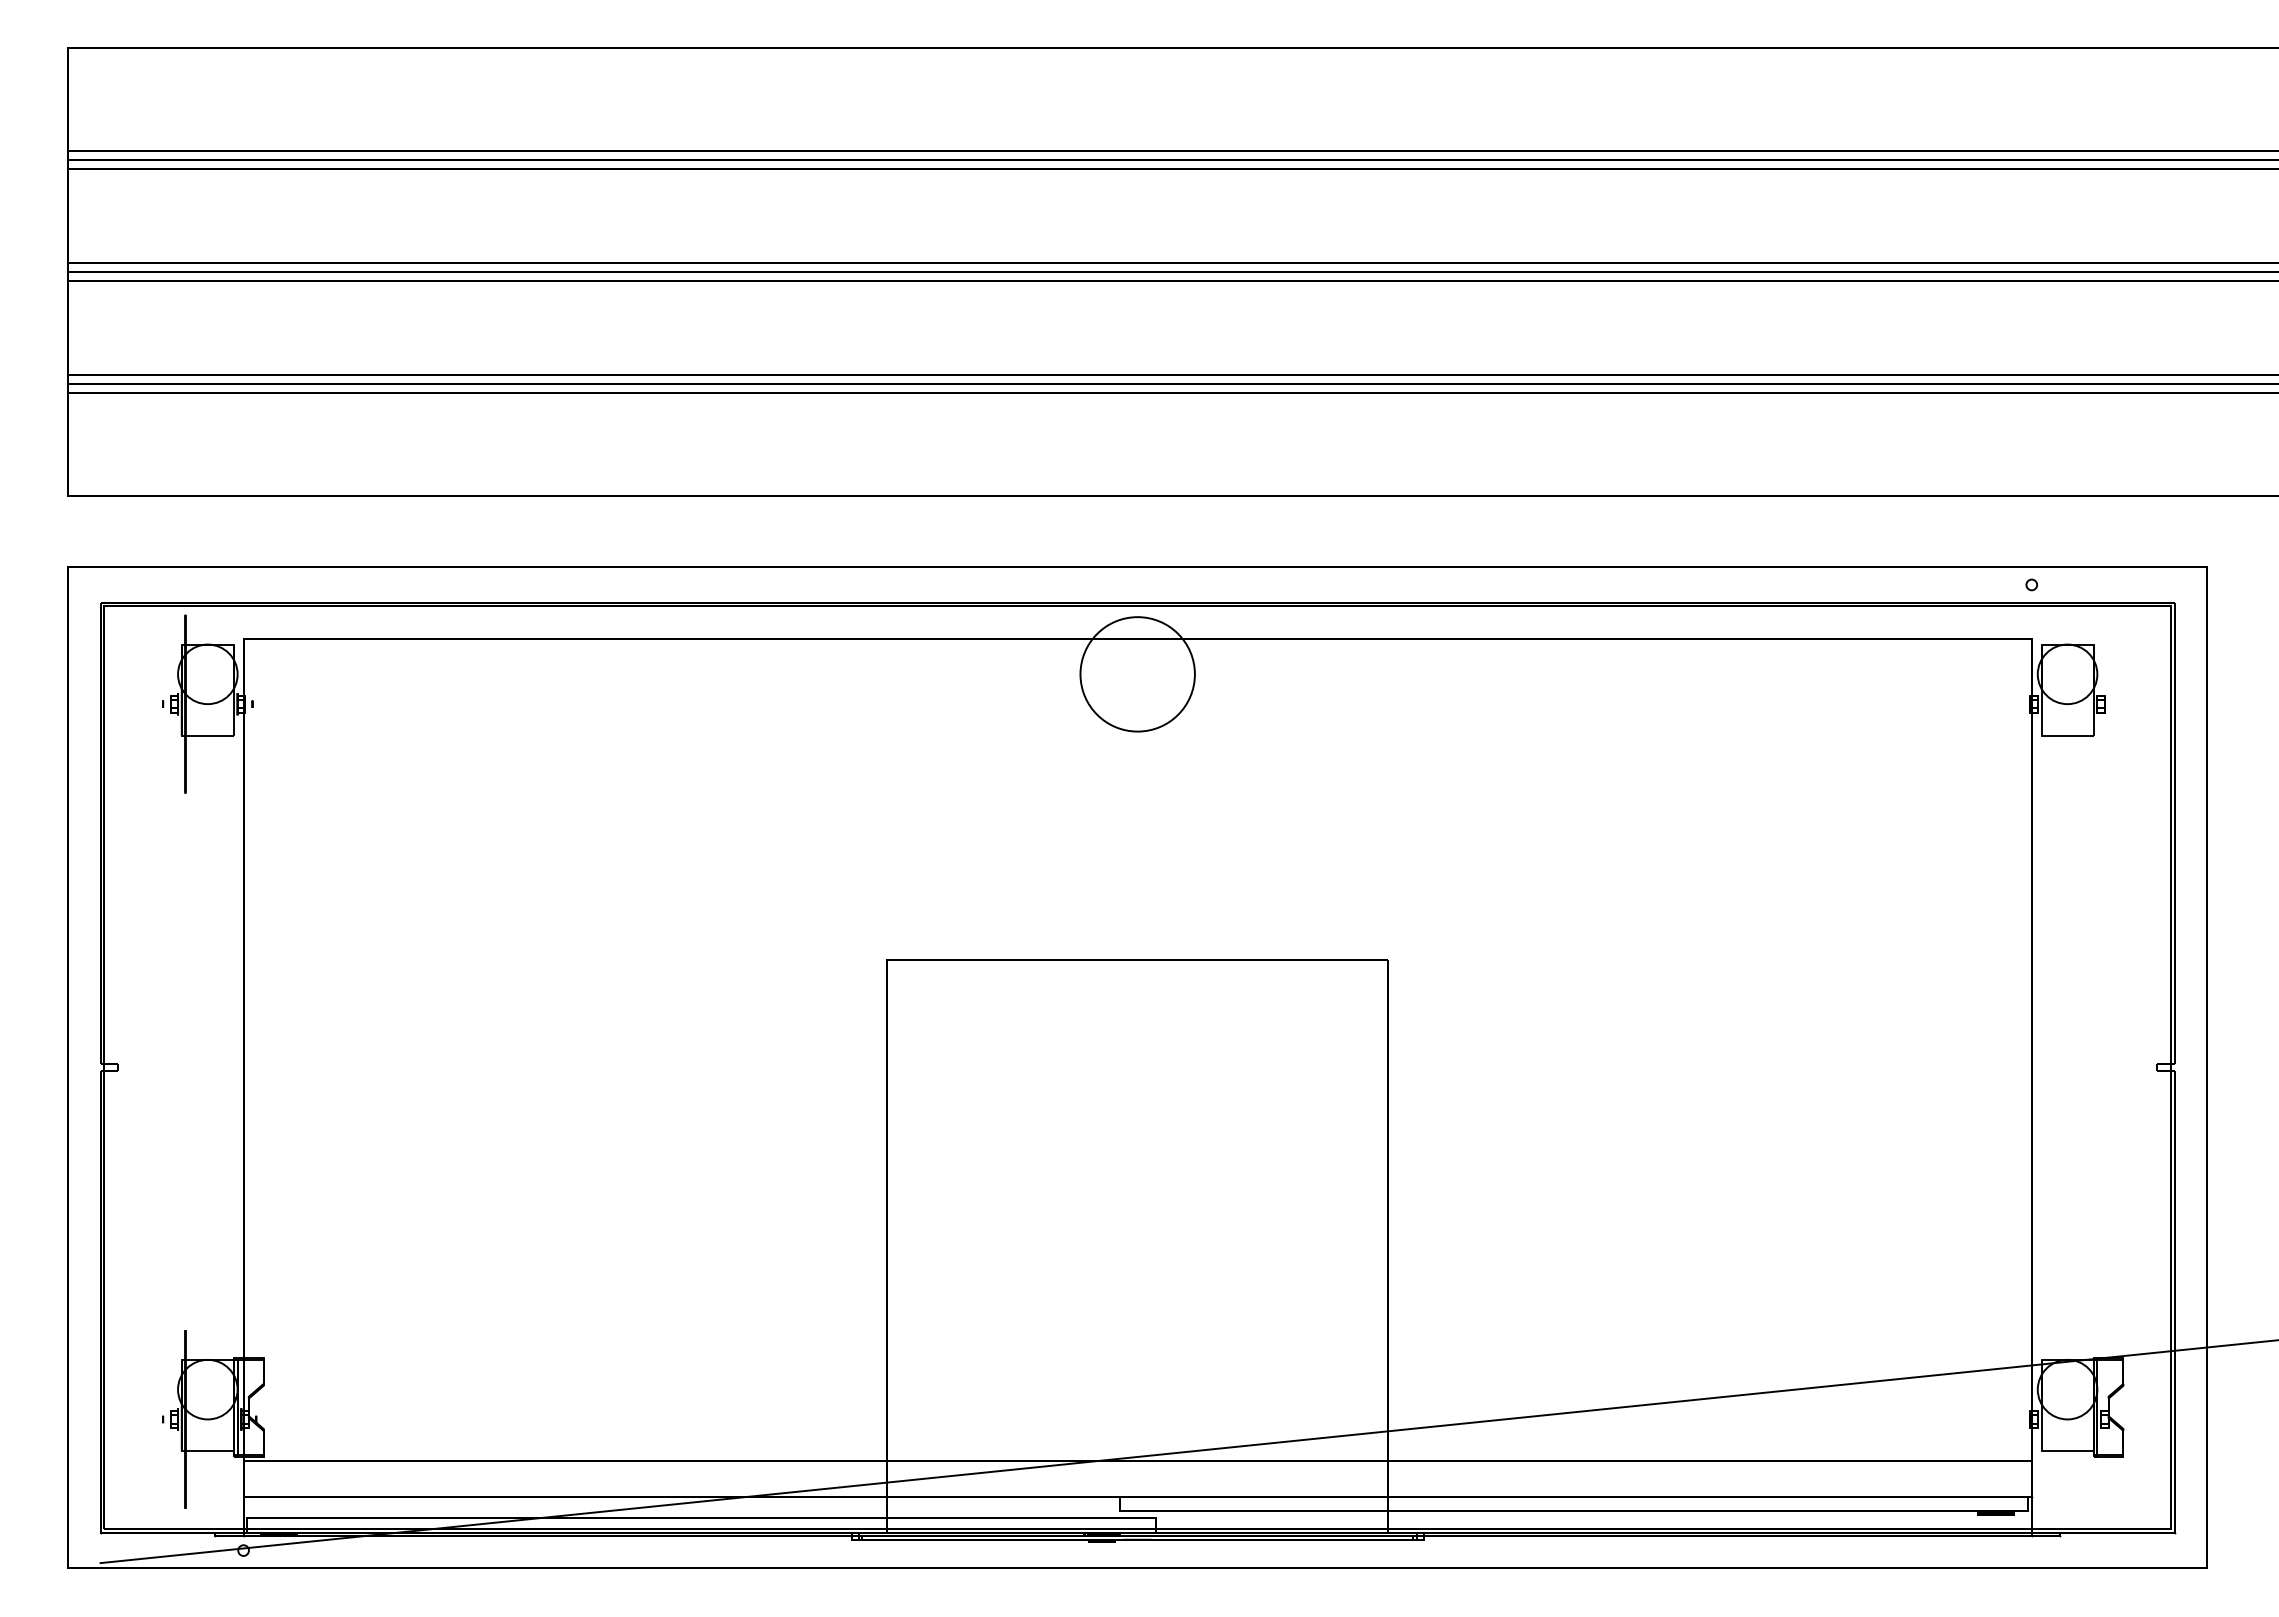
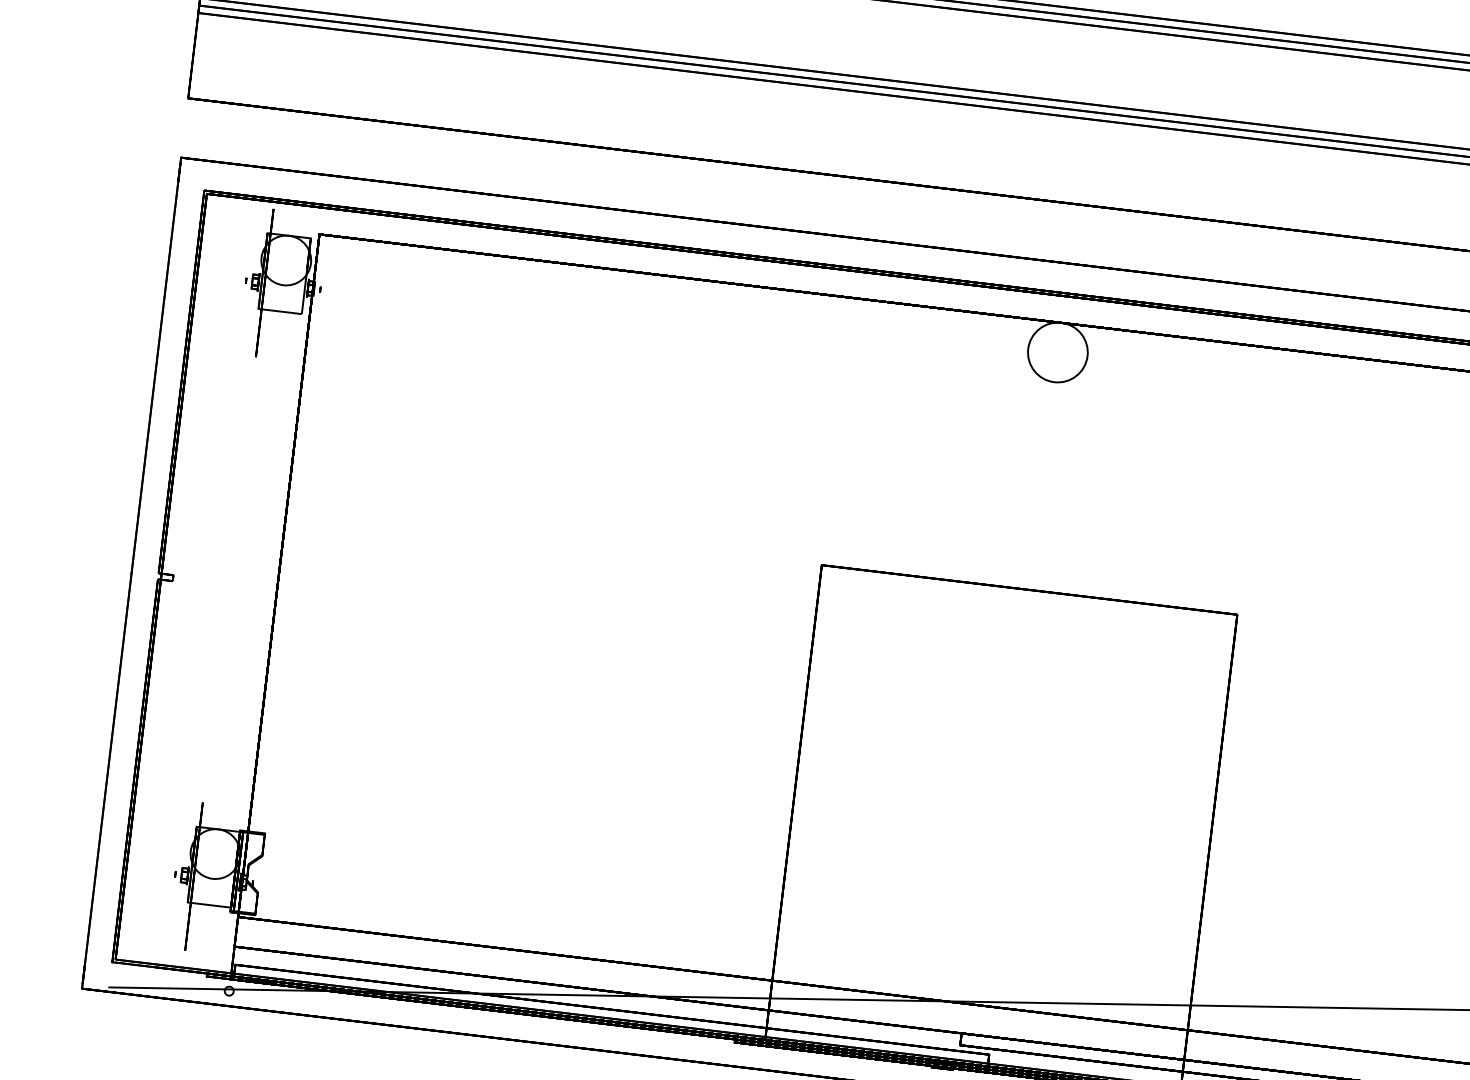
circle: (1137, 674) -> (1057, 352), size x0.62

